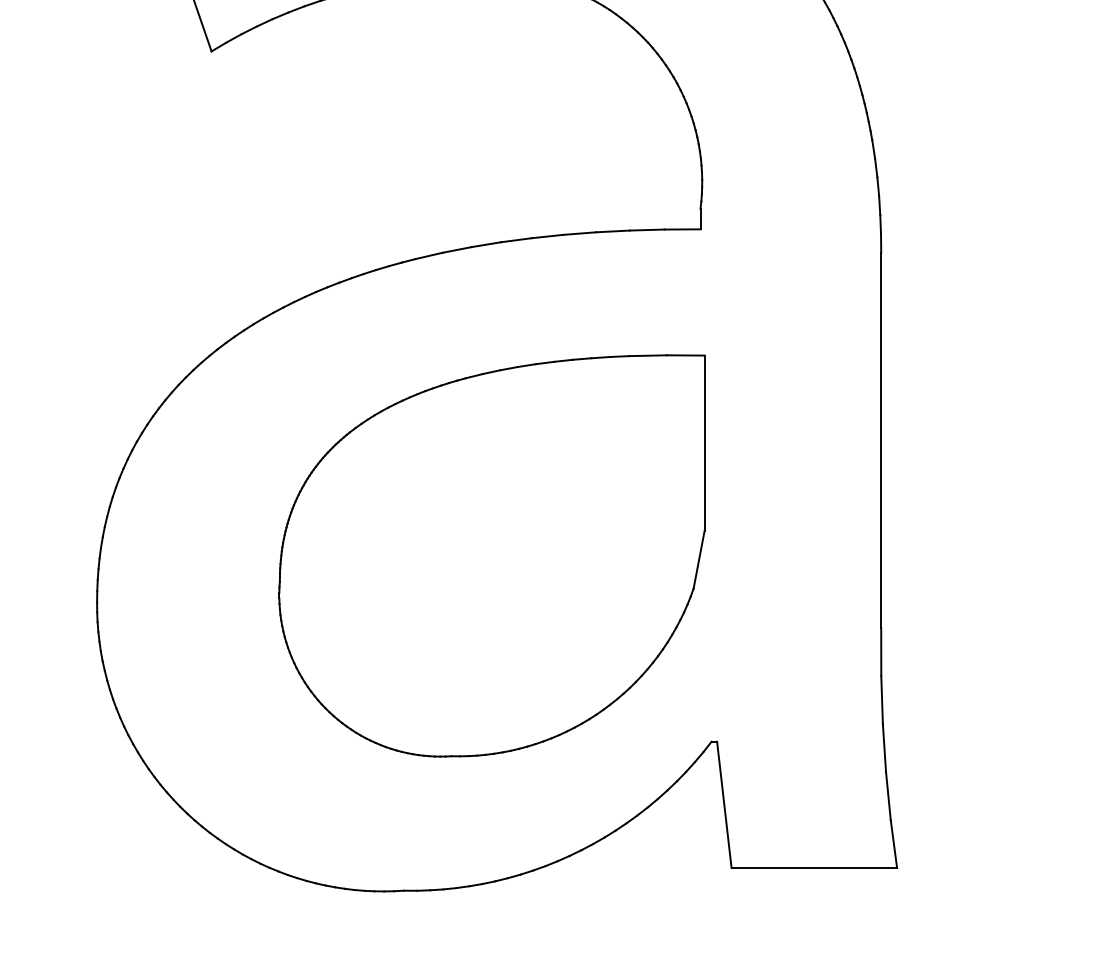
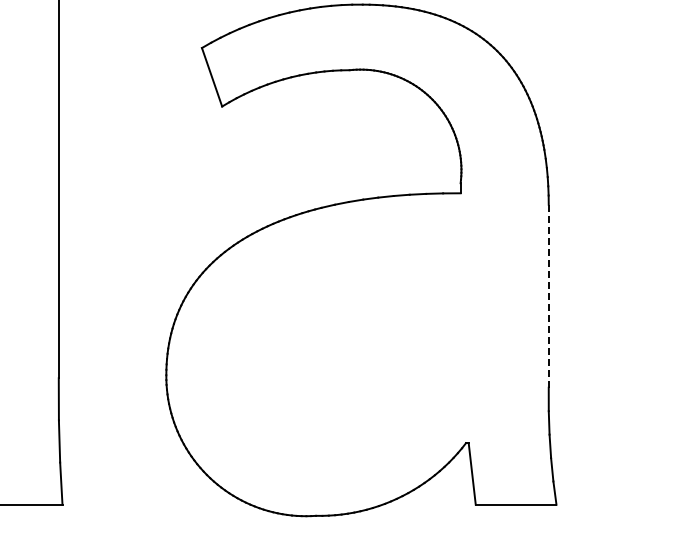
line: (880, 440) -> (548, 296), solid -> dashed
part: (491, 555) -> (358, 352), removed

